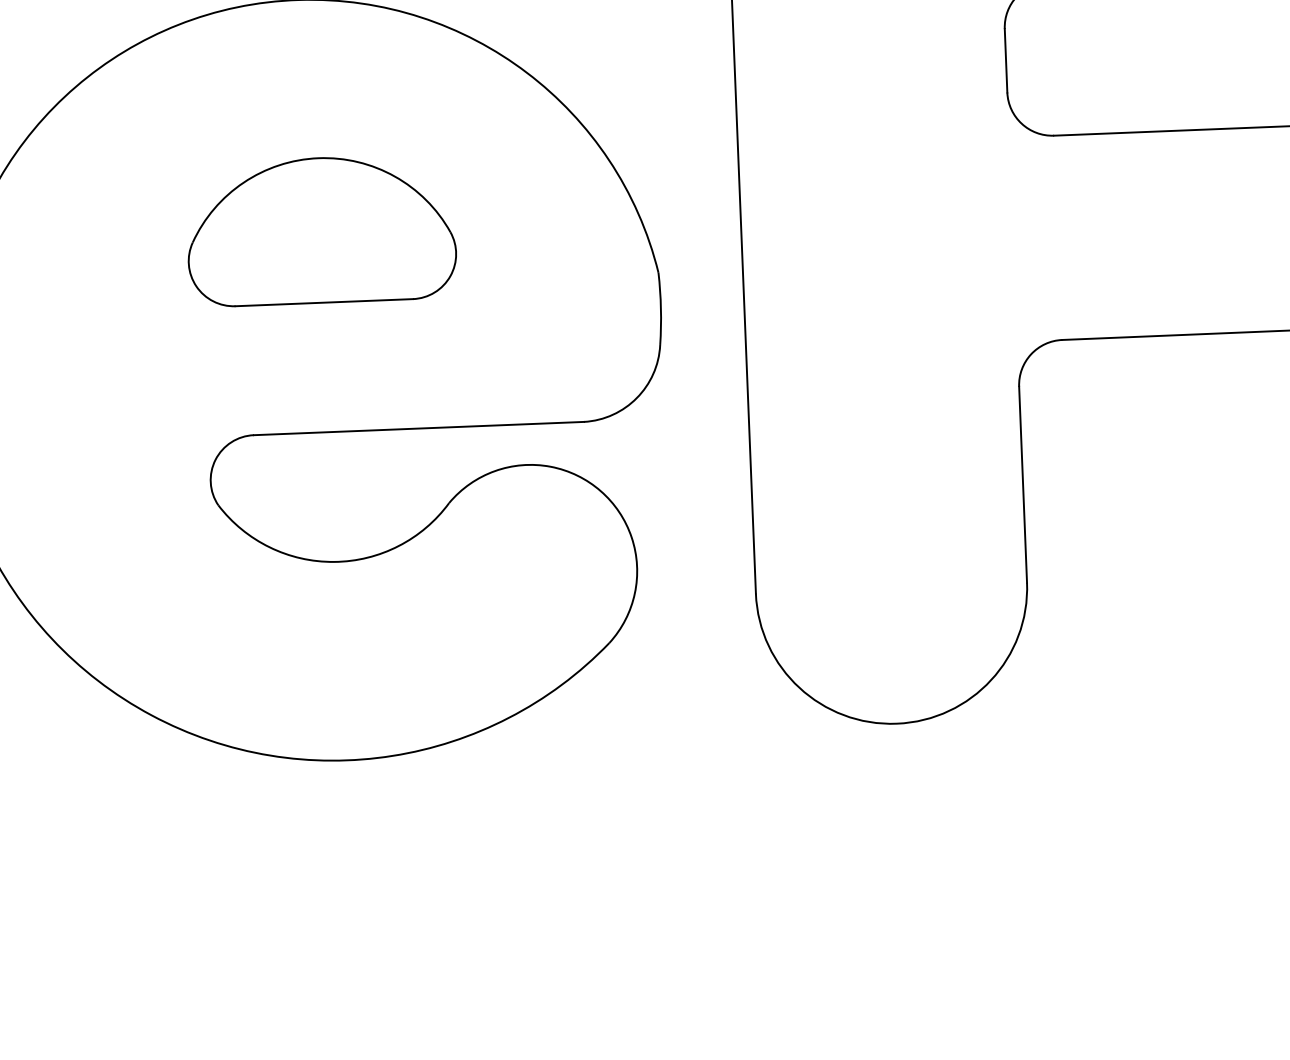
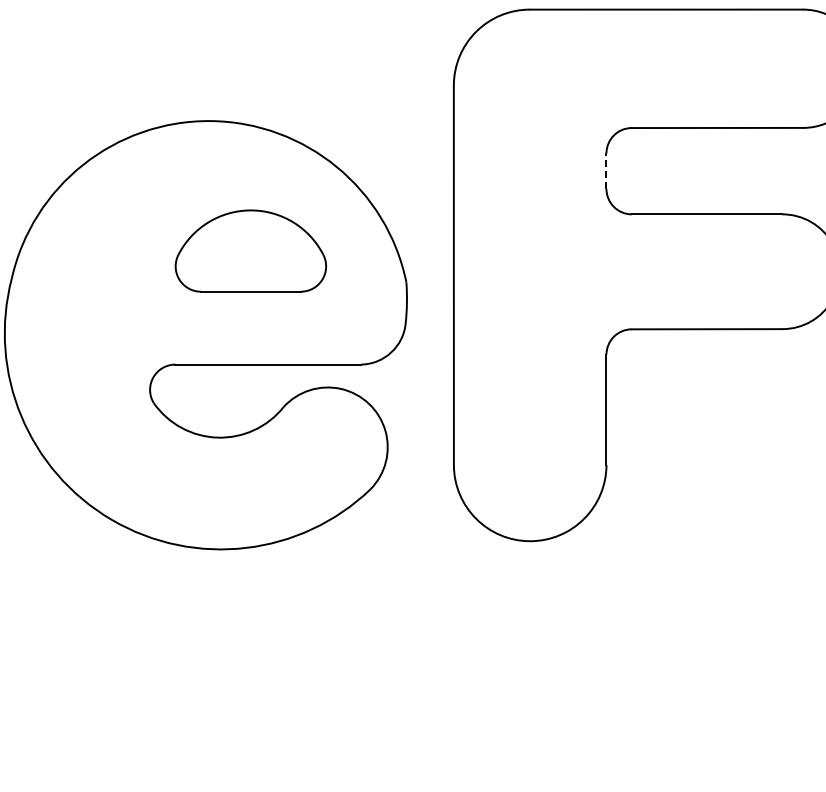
line: (1006, 61) -> (606, 171), solid -> dashed
part: (320, 229) -> (250, 250), moved

